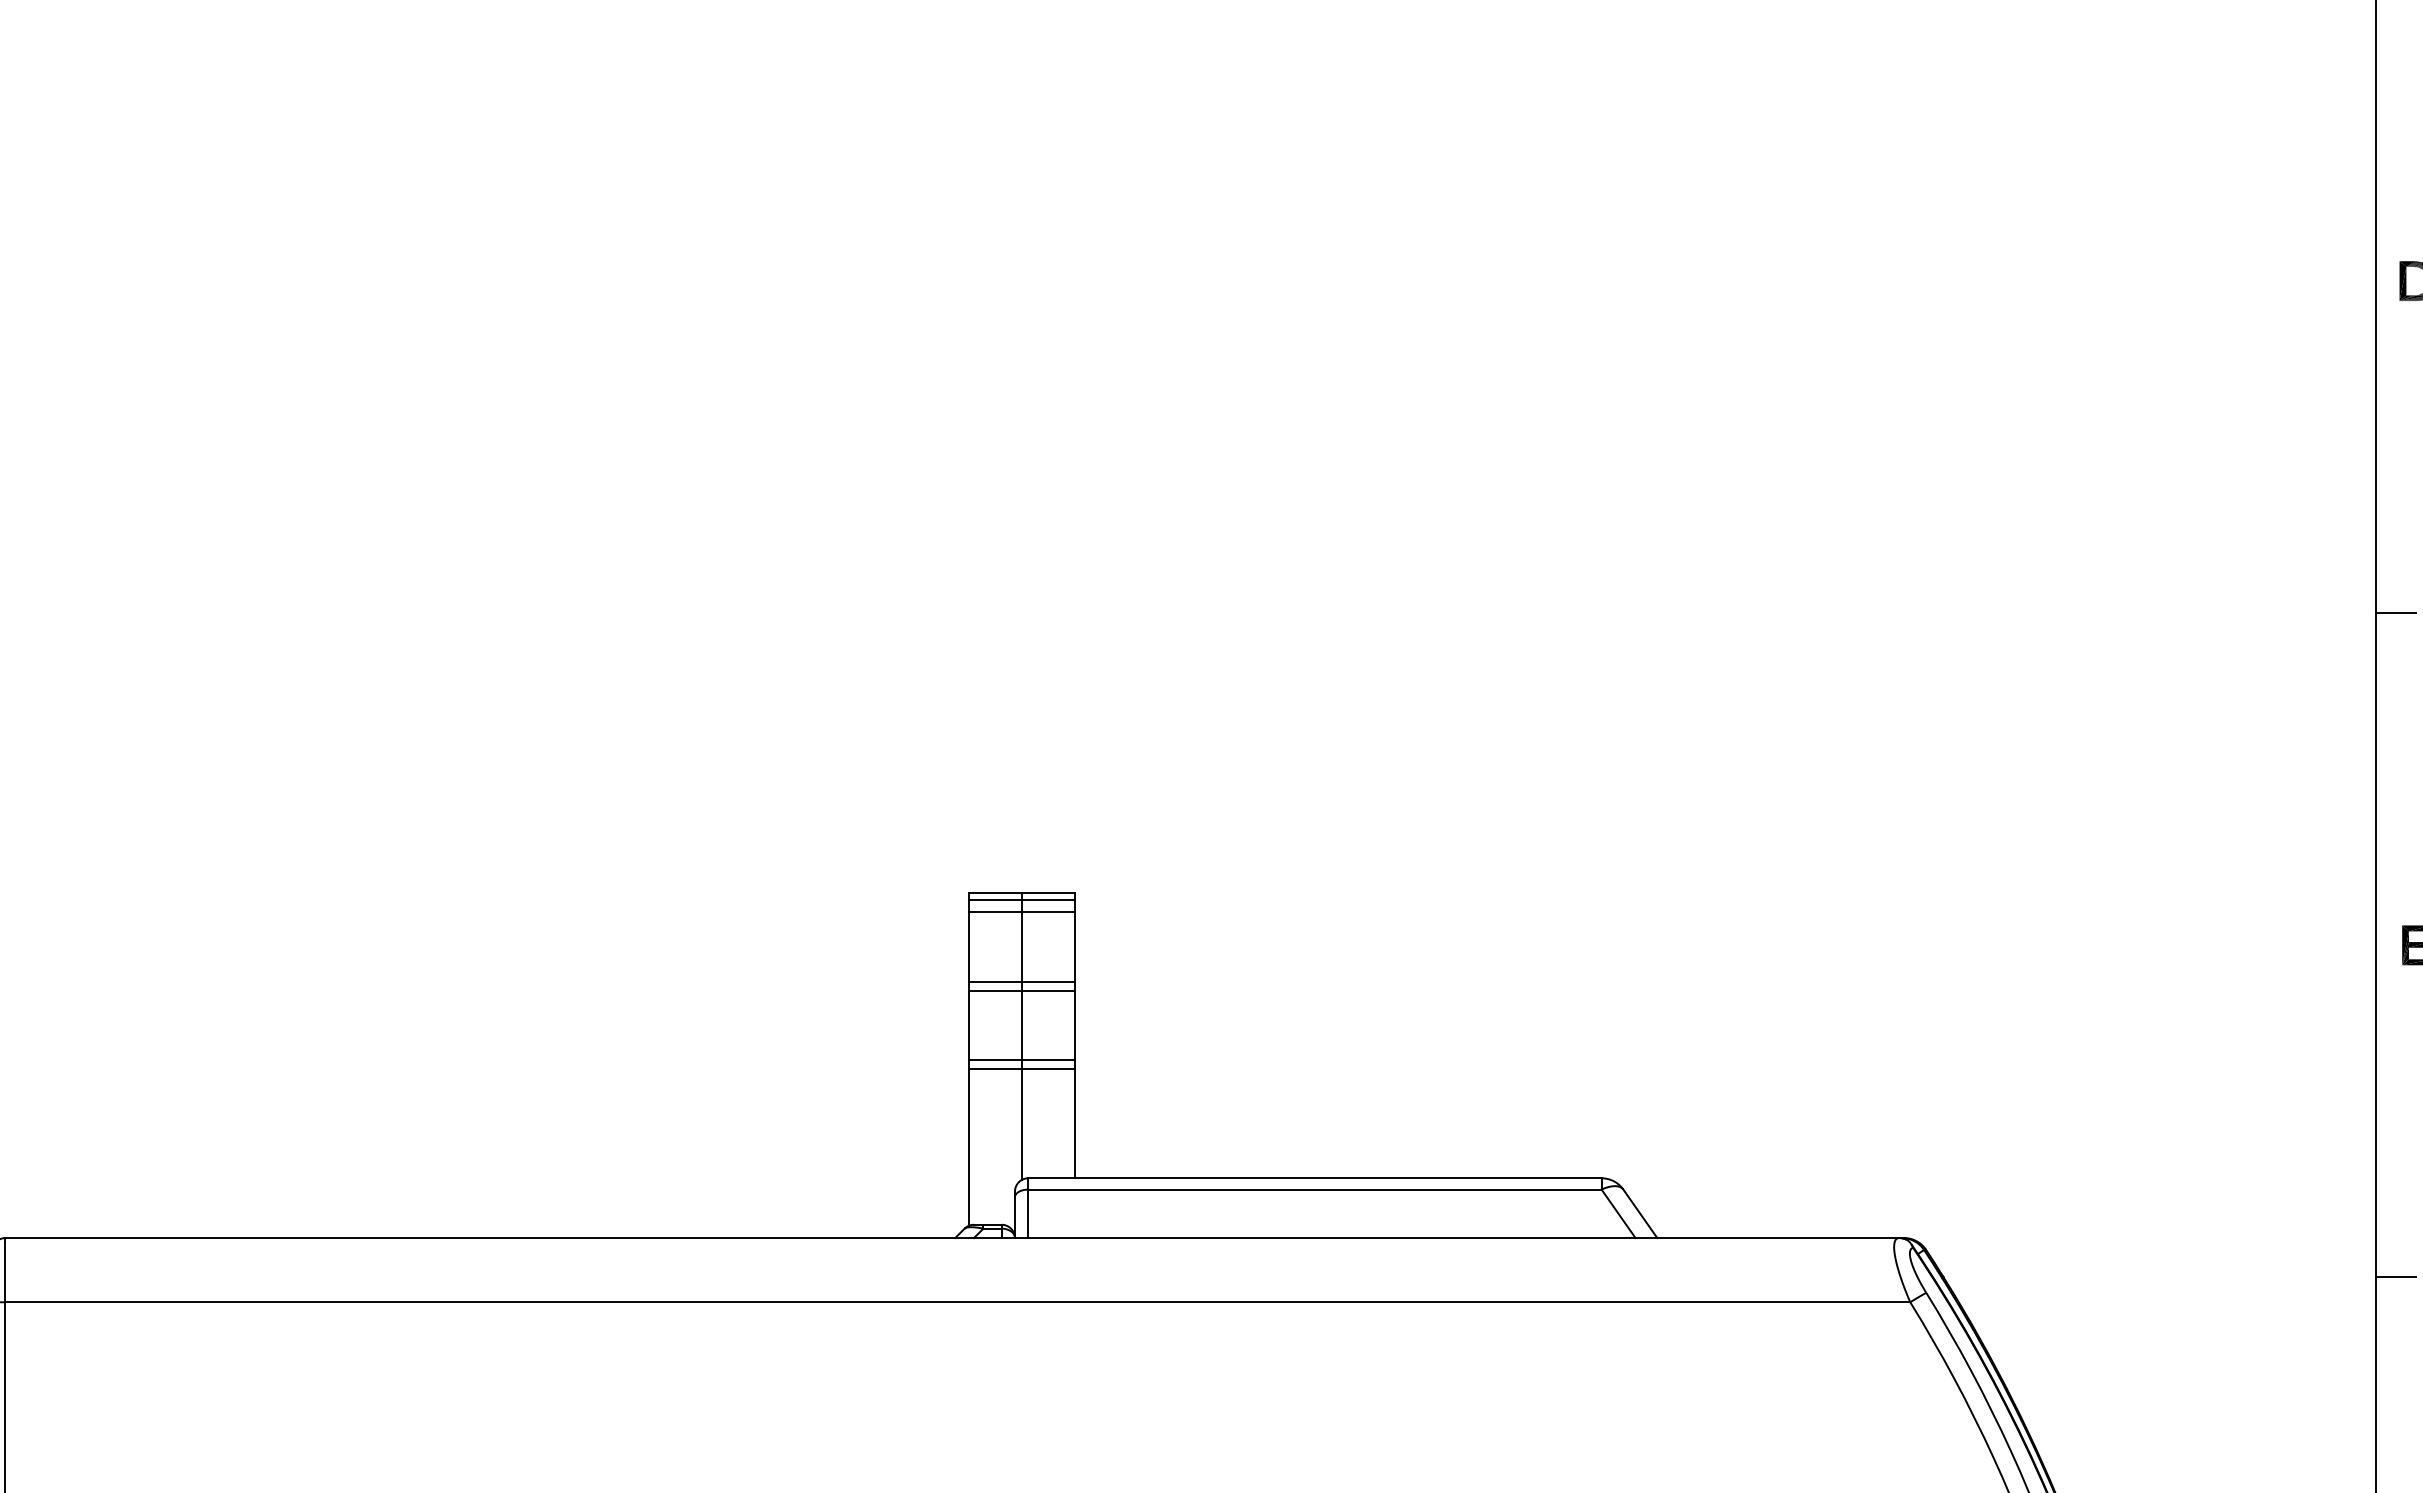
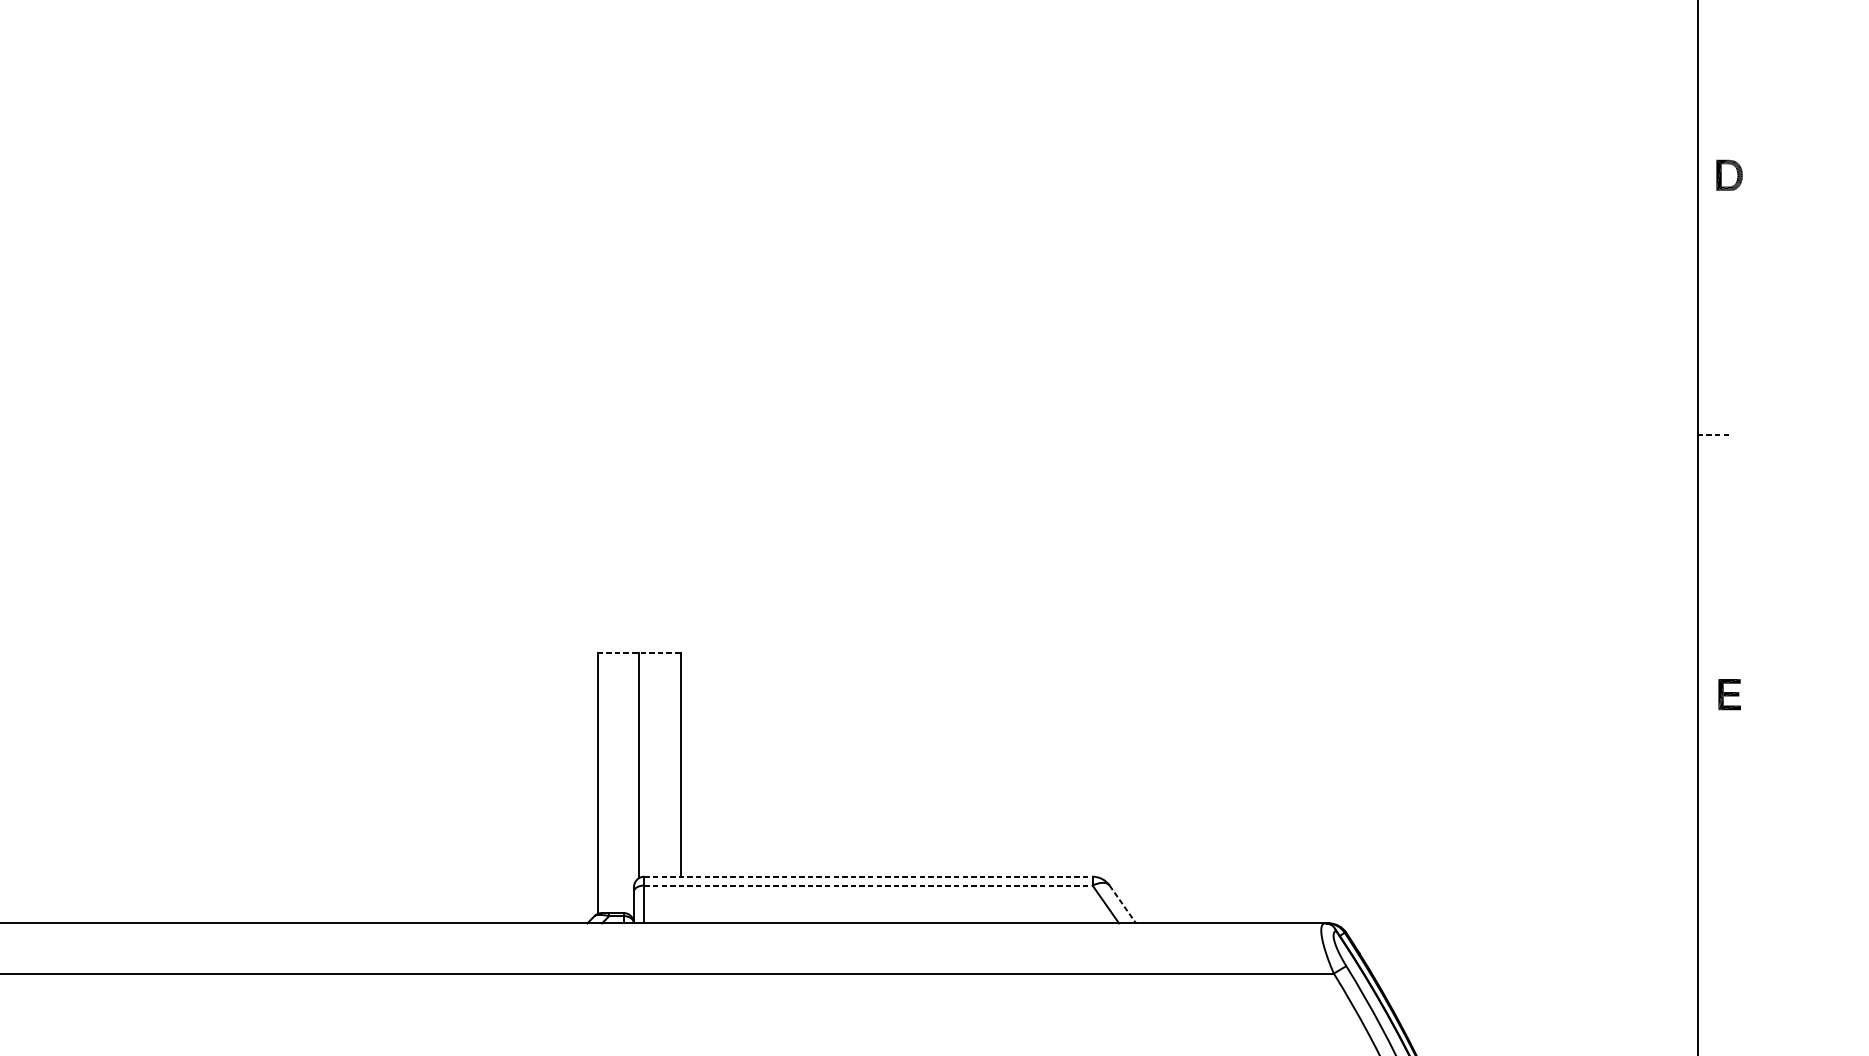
line: (2395, 613) -> (1713, 435), solid -> dashed
line: (1022, 892) -> (639, 653), solid -> dashed
line: (1021, 899) -> (639, 658), removed
line: (1021, 911) -> (639, 668), removed
line: (1021, 982) -> (639, 723), removed
line: (1021, 991) -> (639, 730), removed
line: (1021, 1059) -> (639, 783), removed
line: (1021, 1068) -> (639, 790), removed
line: (1314, 1178) -> (868, 876), solid -> dashed
line: (1314, 1189) -> (868, 885), solid -> dashed
line: (1640, 1213) -> (1122, 904), solid -> dashed
line: (2395, 1277) -> (1713, 954), removed

